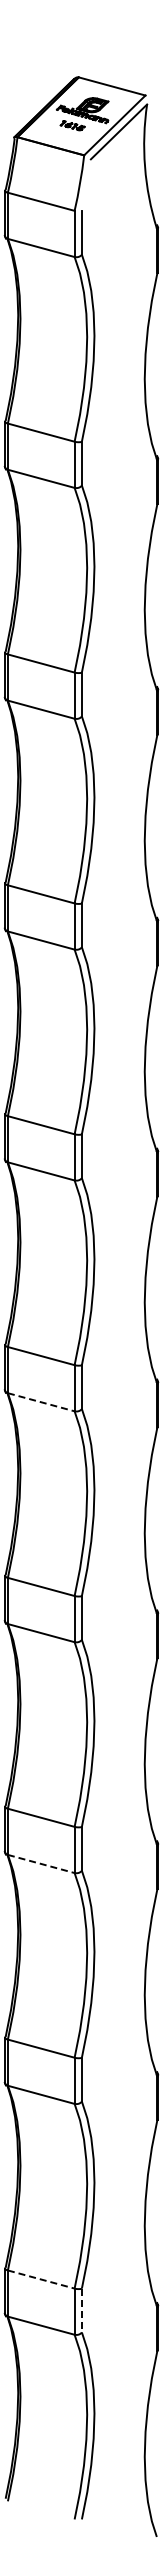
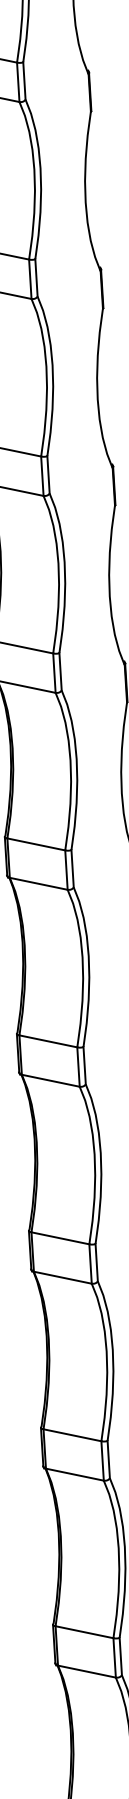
line: (41, 1402) -> (38, 884), dashed -> solid
line: (41, 1863) -> (63, 1277), dashed -> solid
line: (41, 2279) -> (84, 1632), dashed -> solid
line: (81, 2310) -> (120, 1656), dashed -> solid

